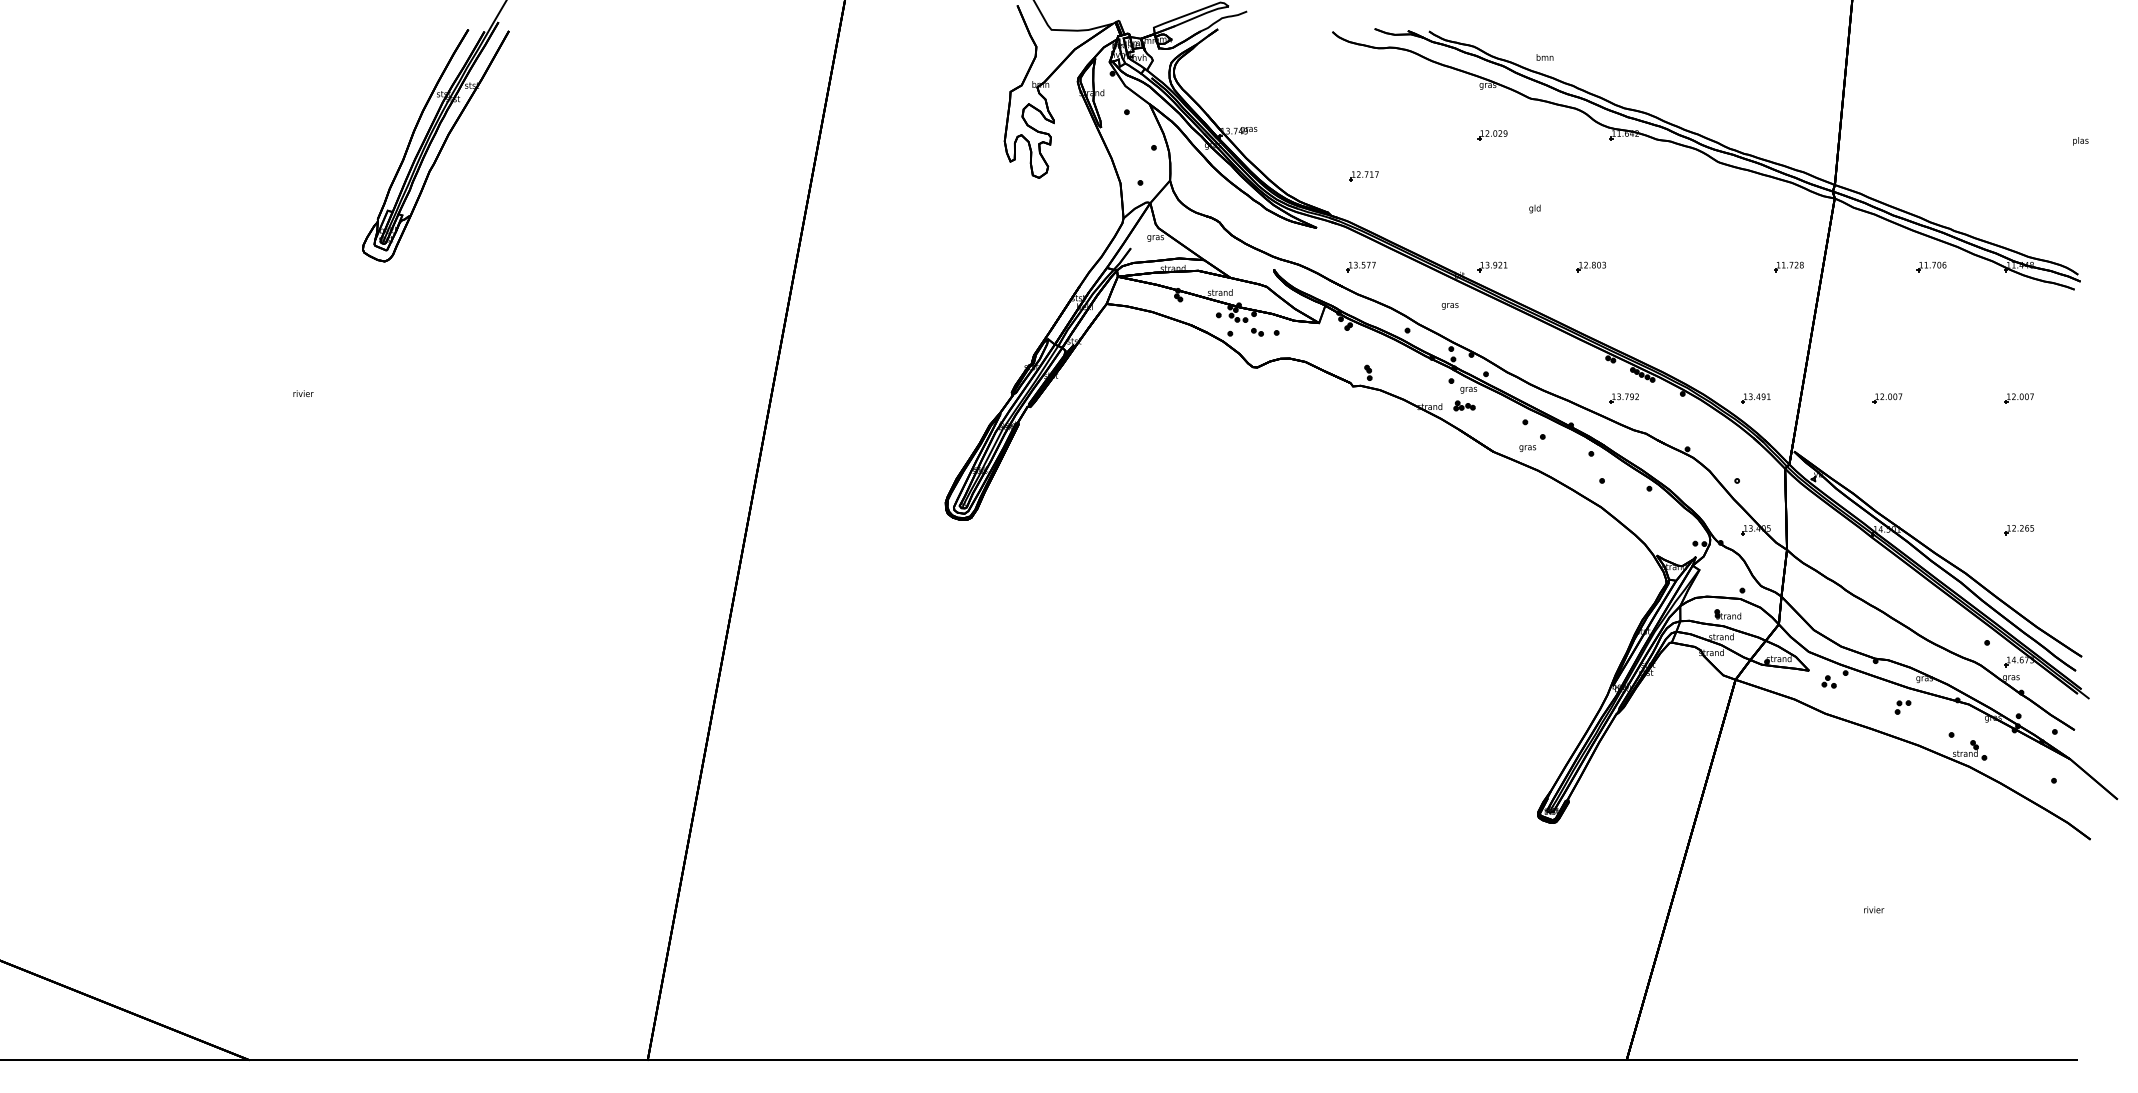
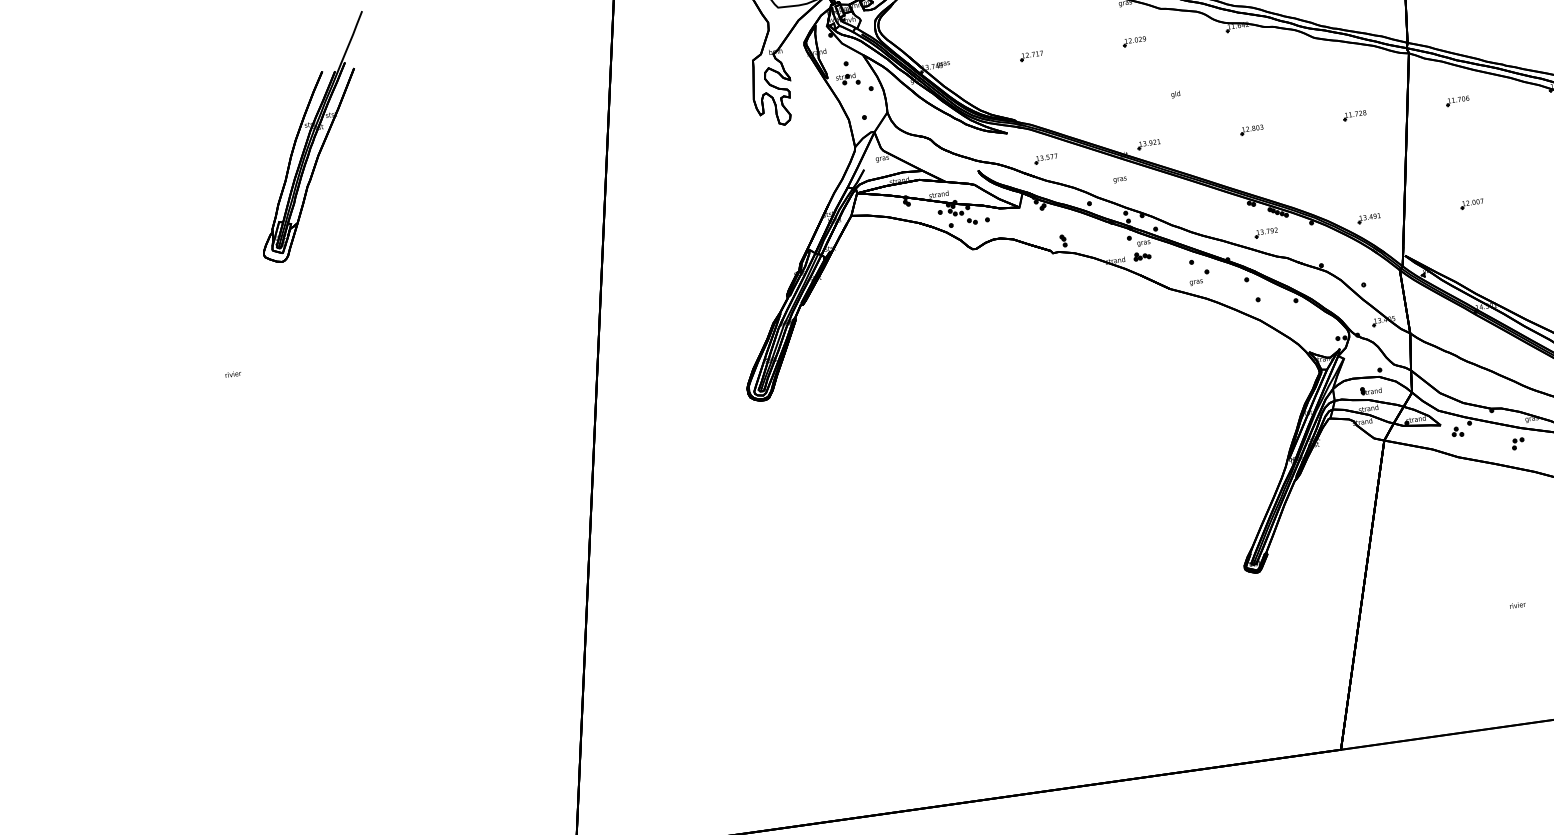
part: (1126, 132) -> (848, 79), added
part: (1363, 176) -> (1031, 56), moved
part: (1591, 266) -> (1252, 129), moved
part: (1788, 266) -> (1354, 115), moved
part: (1931, 266) -> (1457, 100), moved

